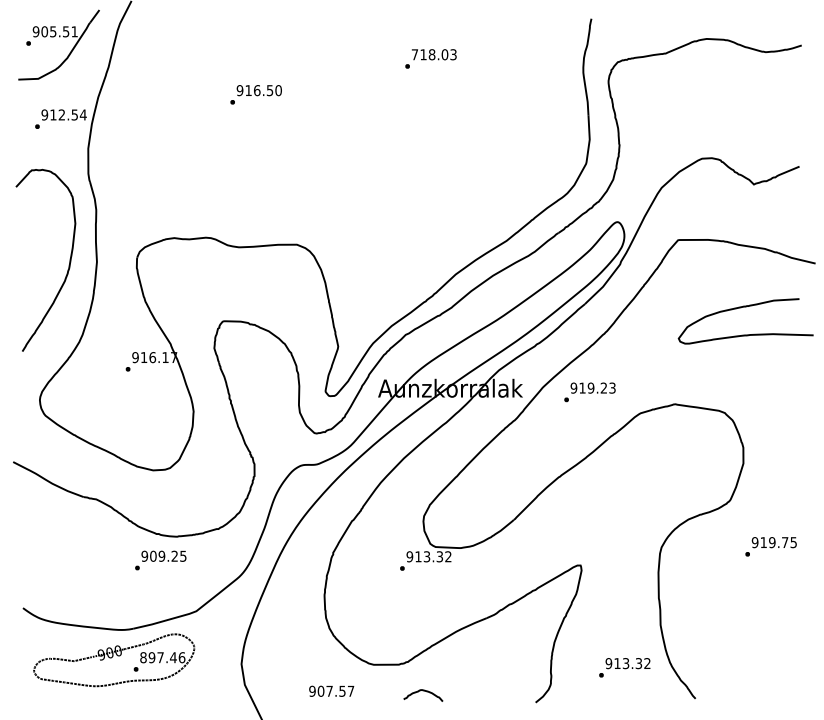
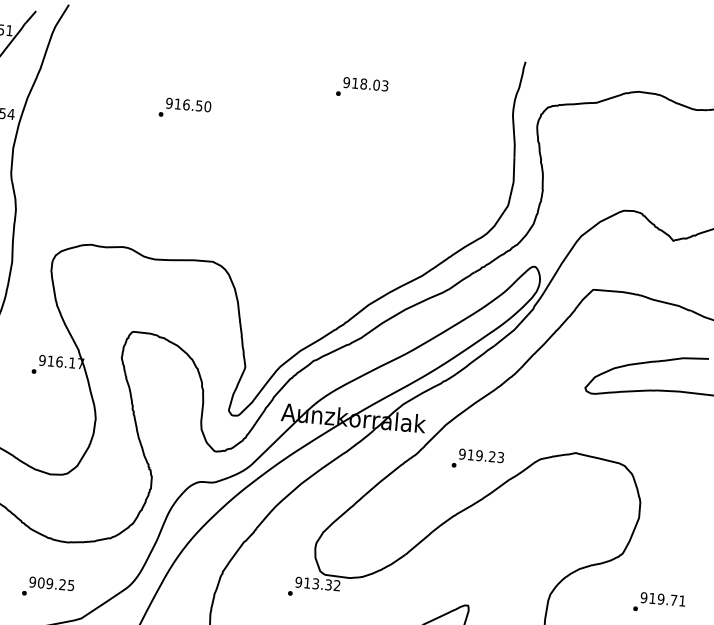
text: (414, 54) -> (346, 82), 718.03 -> 918.03
text: (589, 392) -> (477, 459), moved
text: (793, 542) -> (682, 600), 919.75 -> 919.71
text: (160, 560) -> (48, 587), moved

